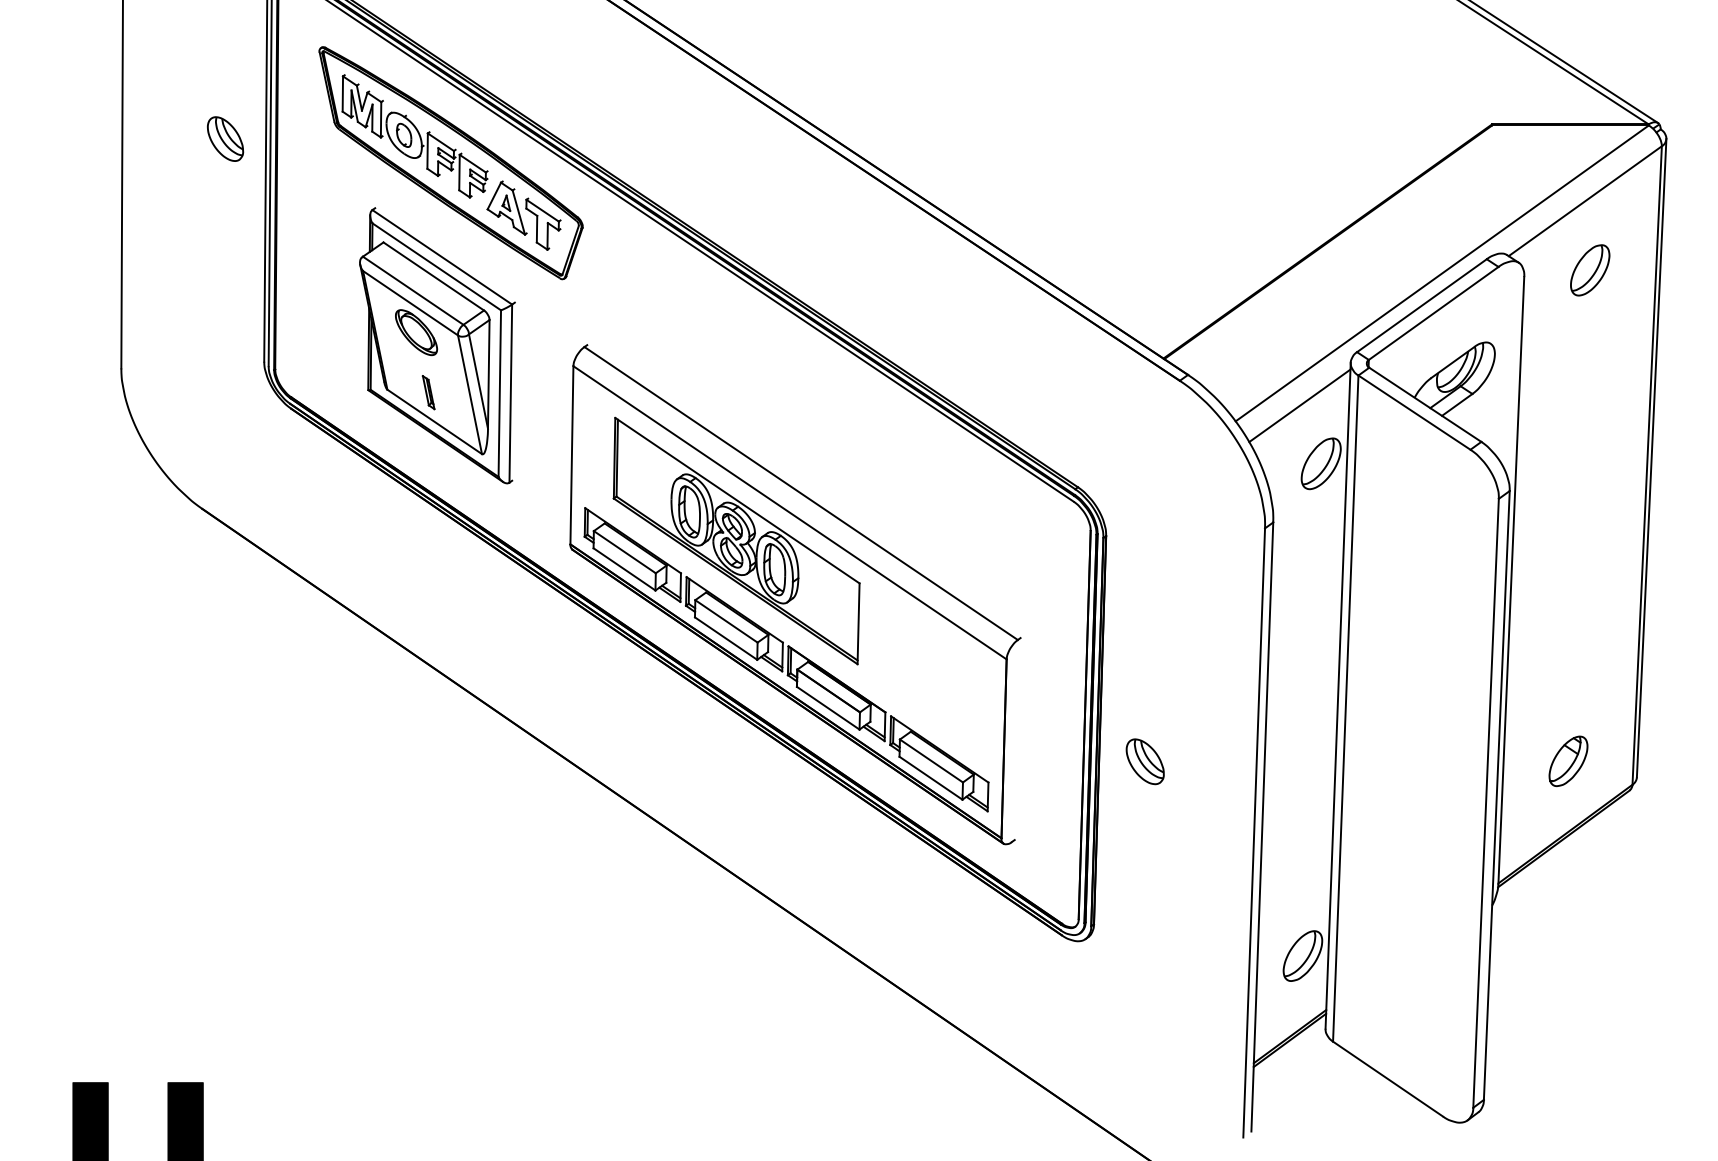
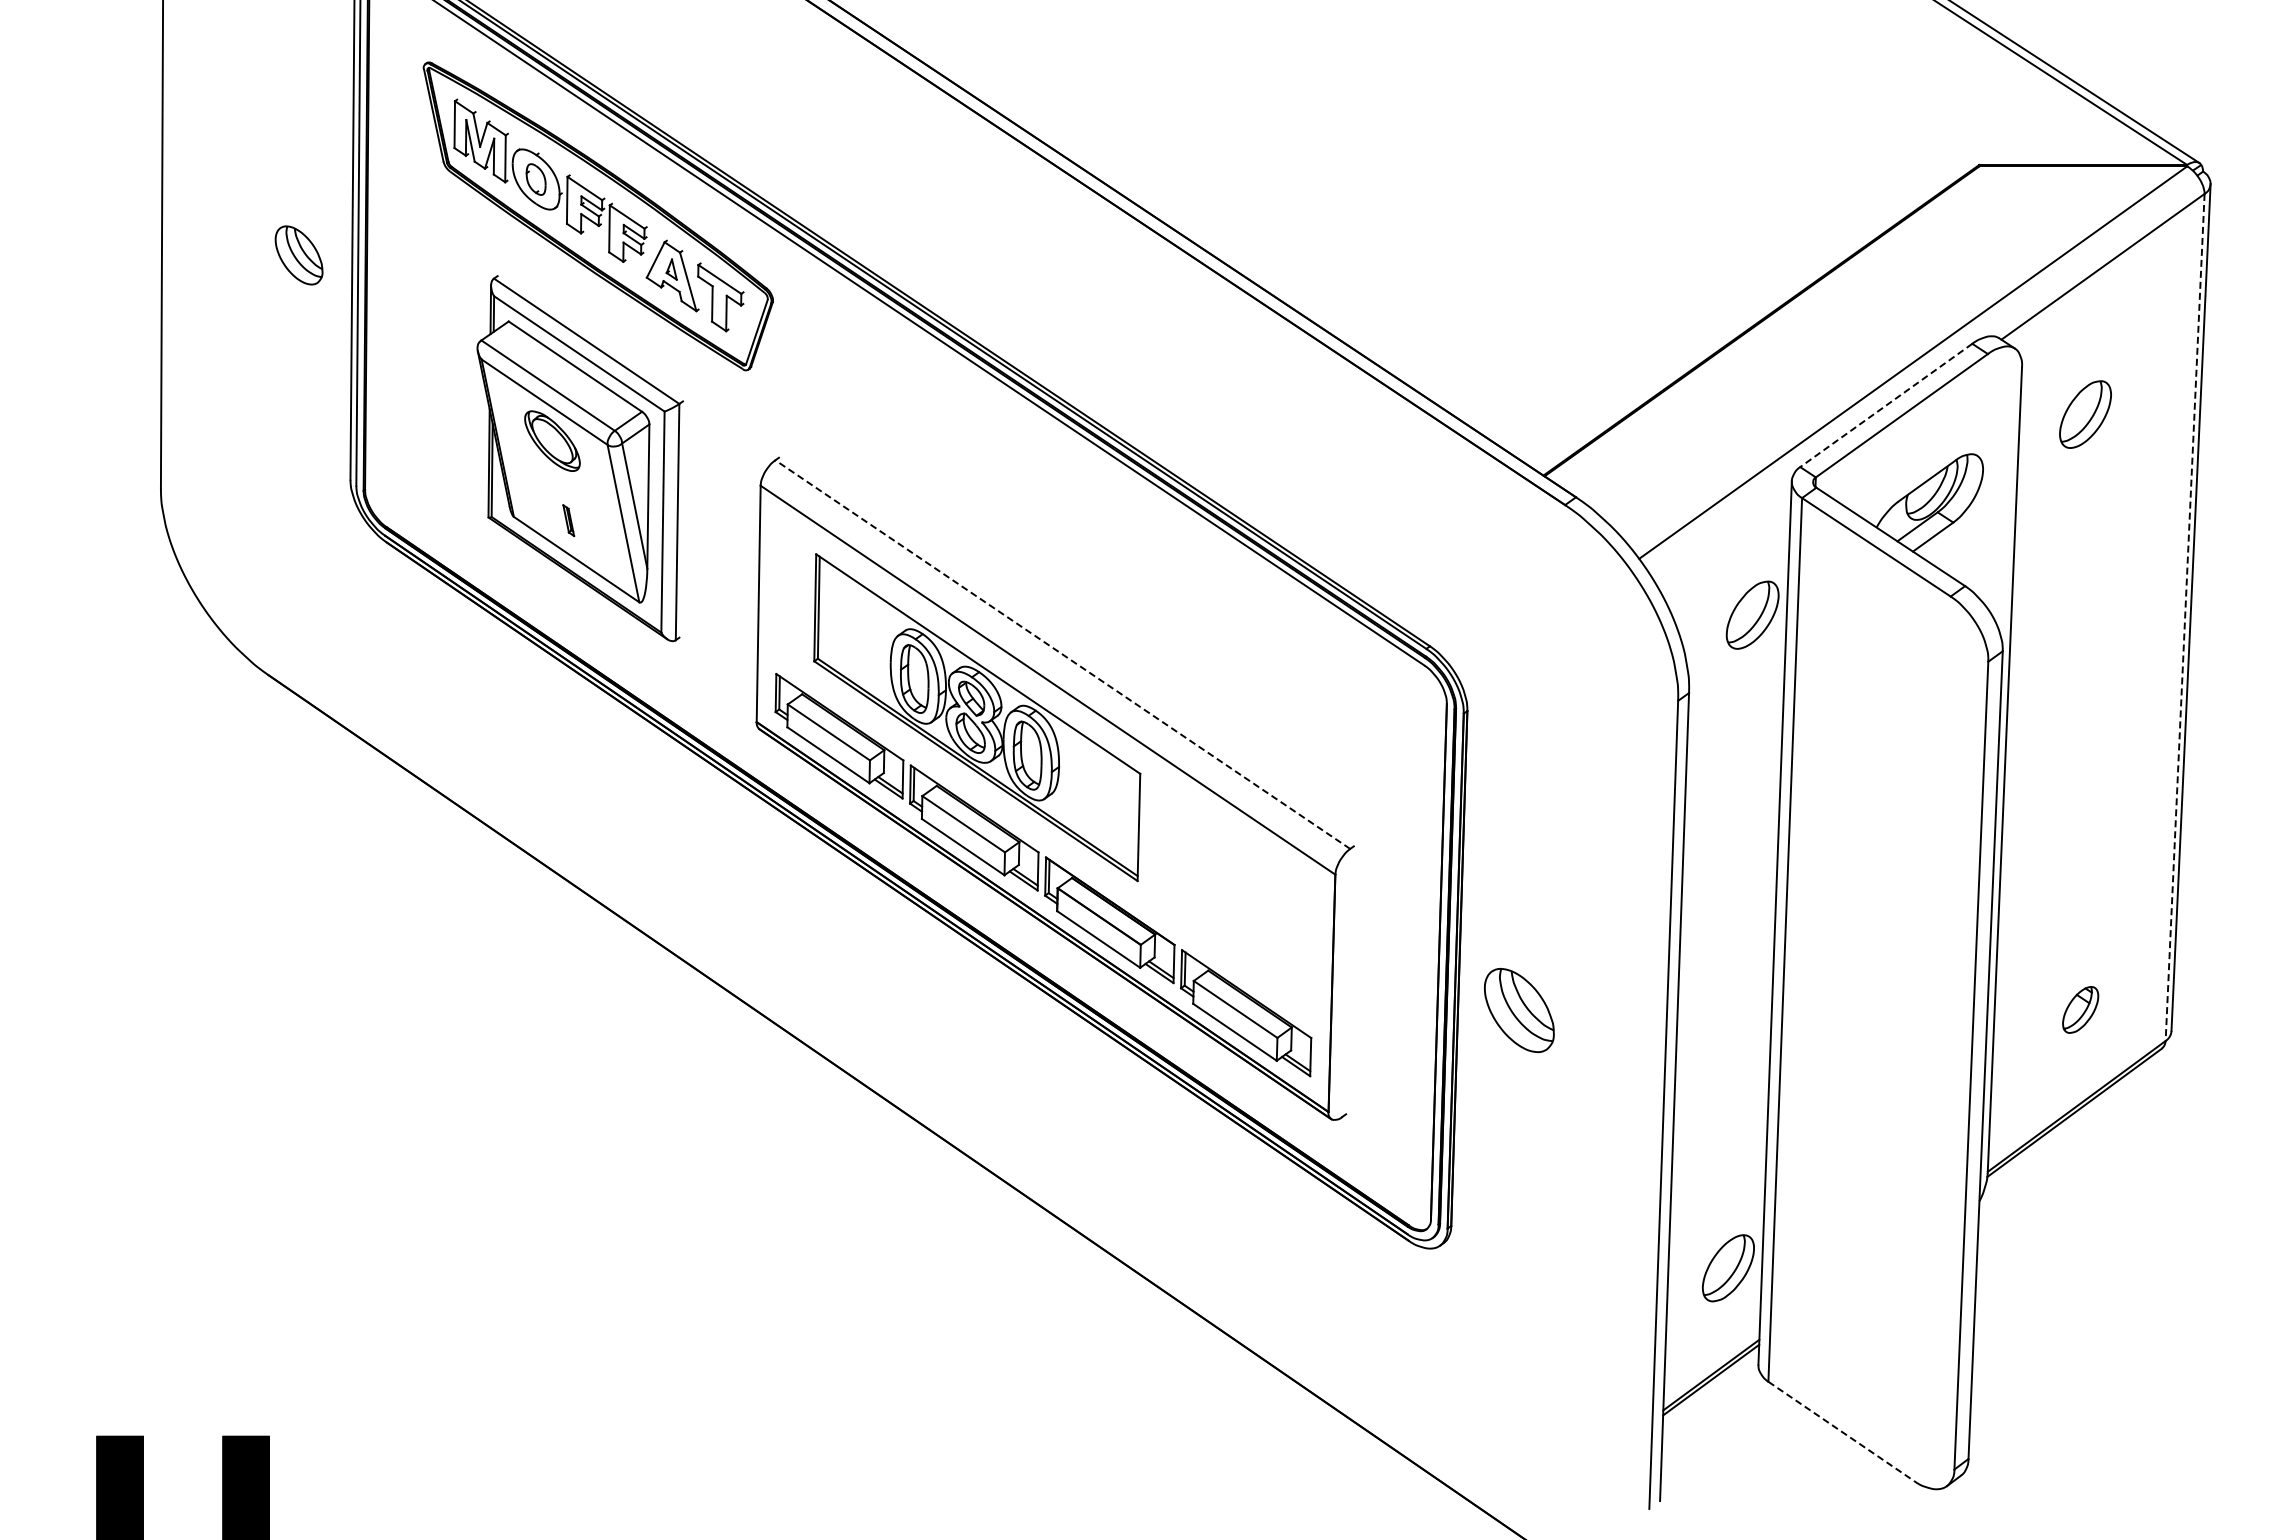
part: (225, 139) -> (298, 255), moved
part: (1590, 270) -> (2085, 414), moved
line: (1422, 305) -> (1886, 405), solid -> dashed
part: (428, 392) -> (568, 520), size x0.7
line: (1299, 405) -> (1724, 538), removed
line: (1647, 465) -> (2185, 617), solid -> dashed
line: (800, 493) -> (1062, 654), solid -> dashed
part: (1144, 761) -> (1518, 1010), size x1.4
part: (1568, 761) -> (2080, 1009), size x0.7
line: (1388, 1079) -> (1841, 1431), solid -> dashed

